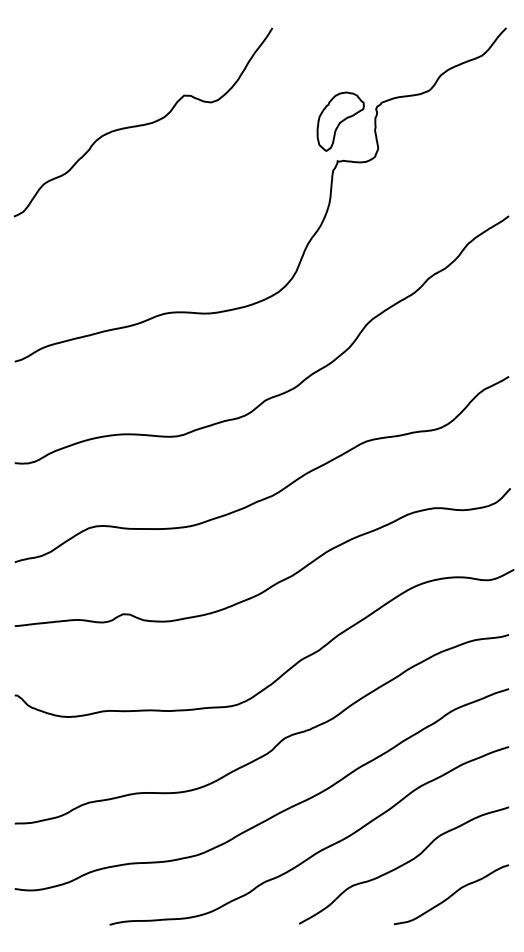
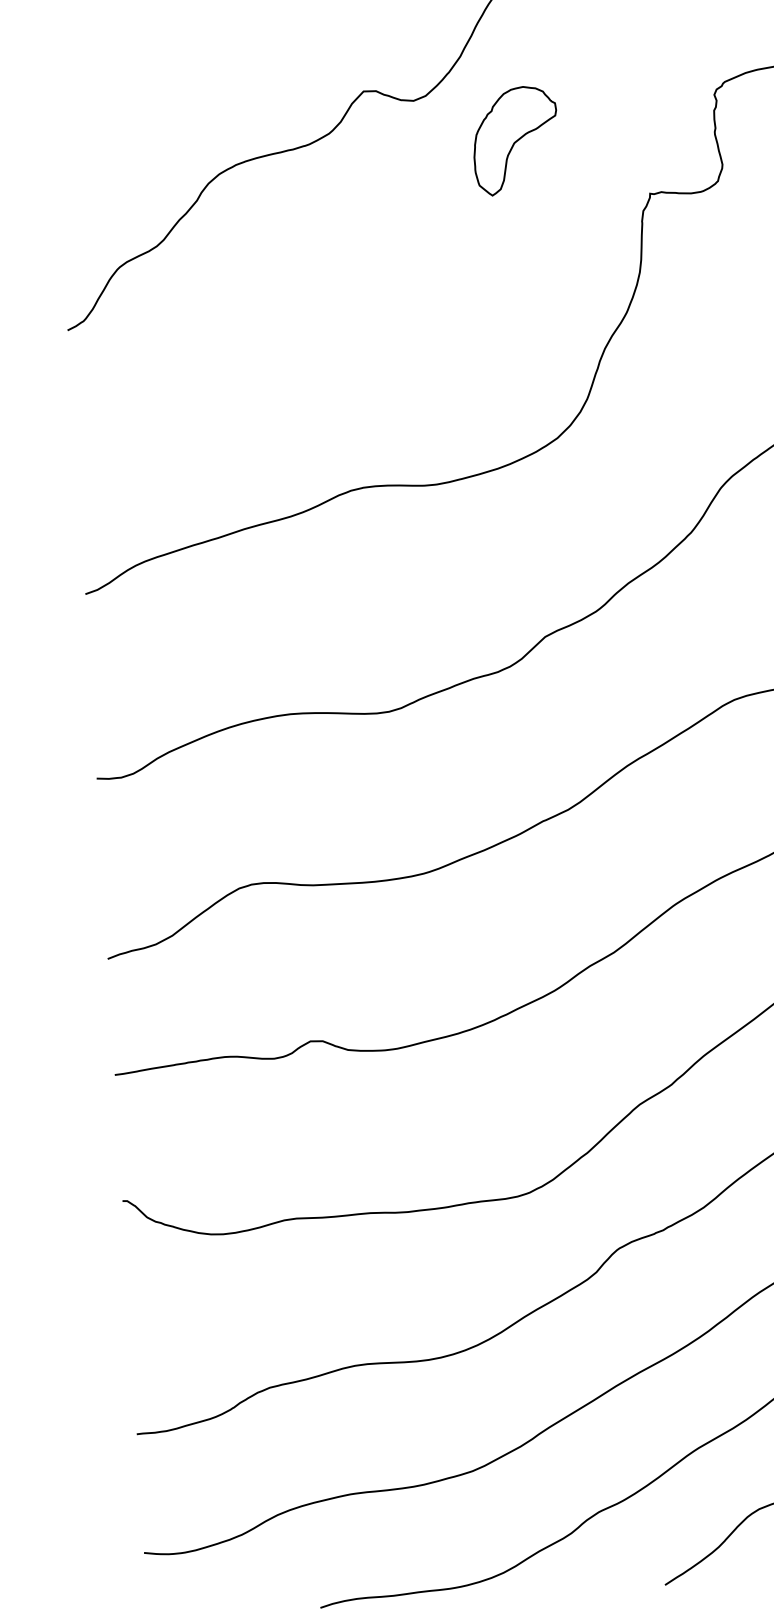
part: (340, 121) -> (515, 140), moved

